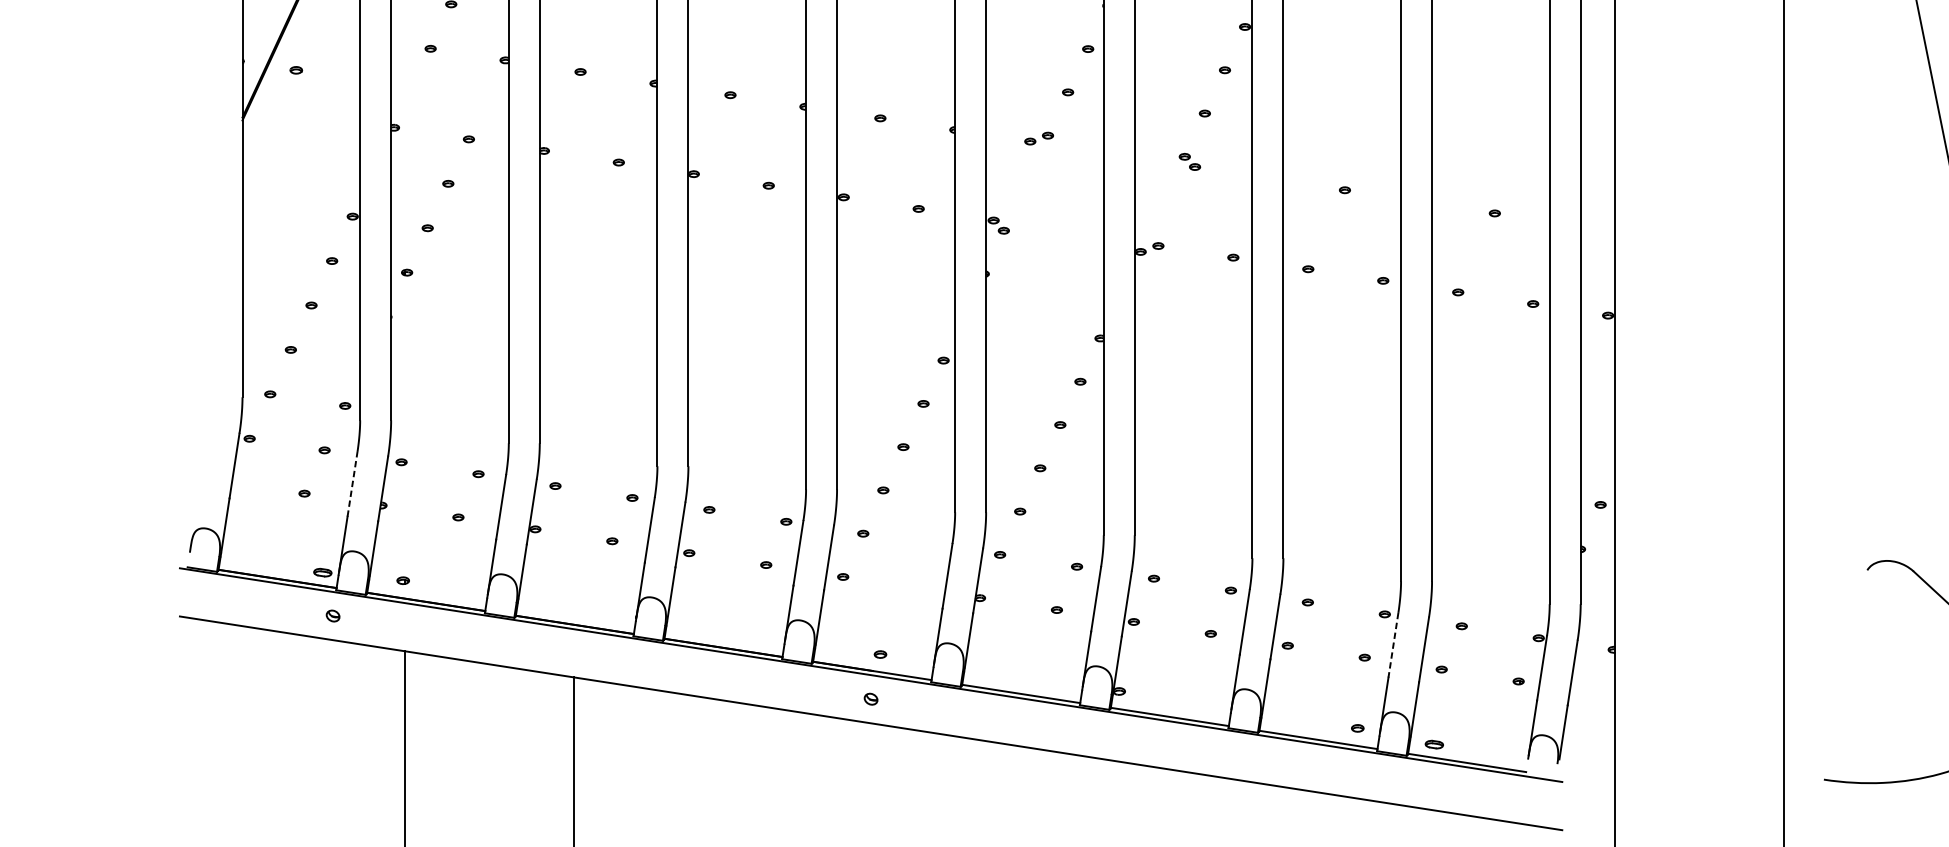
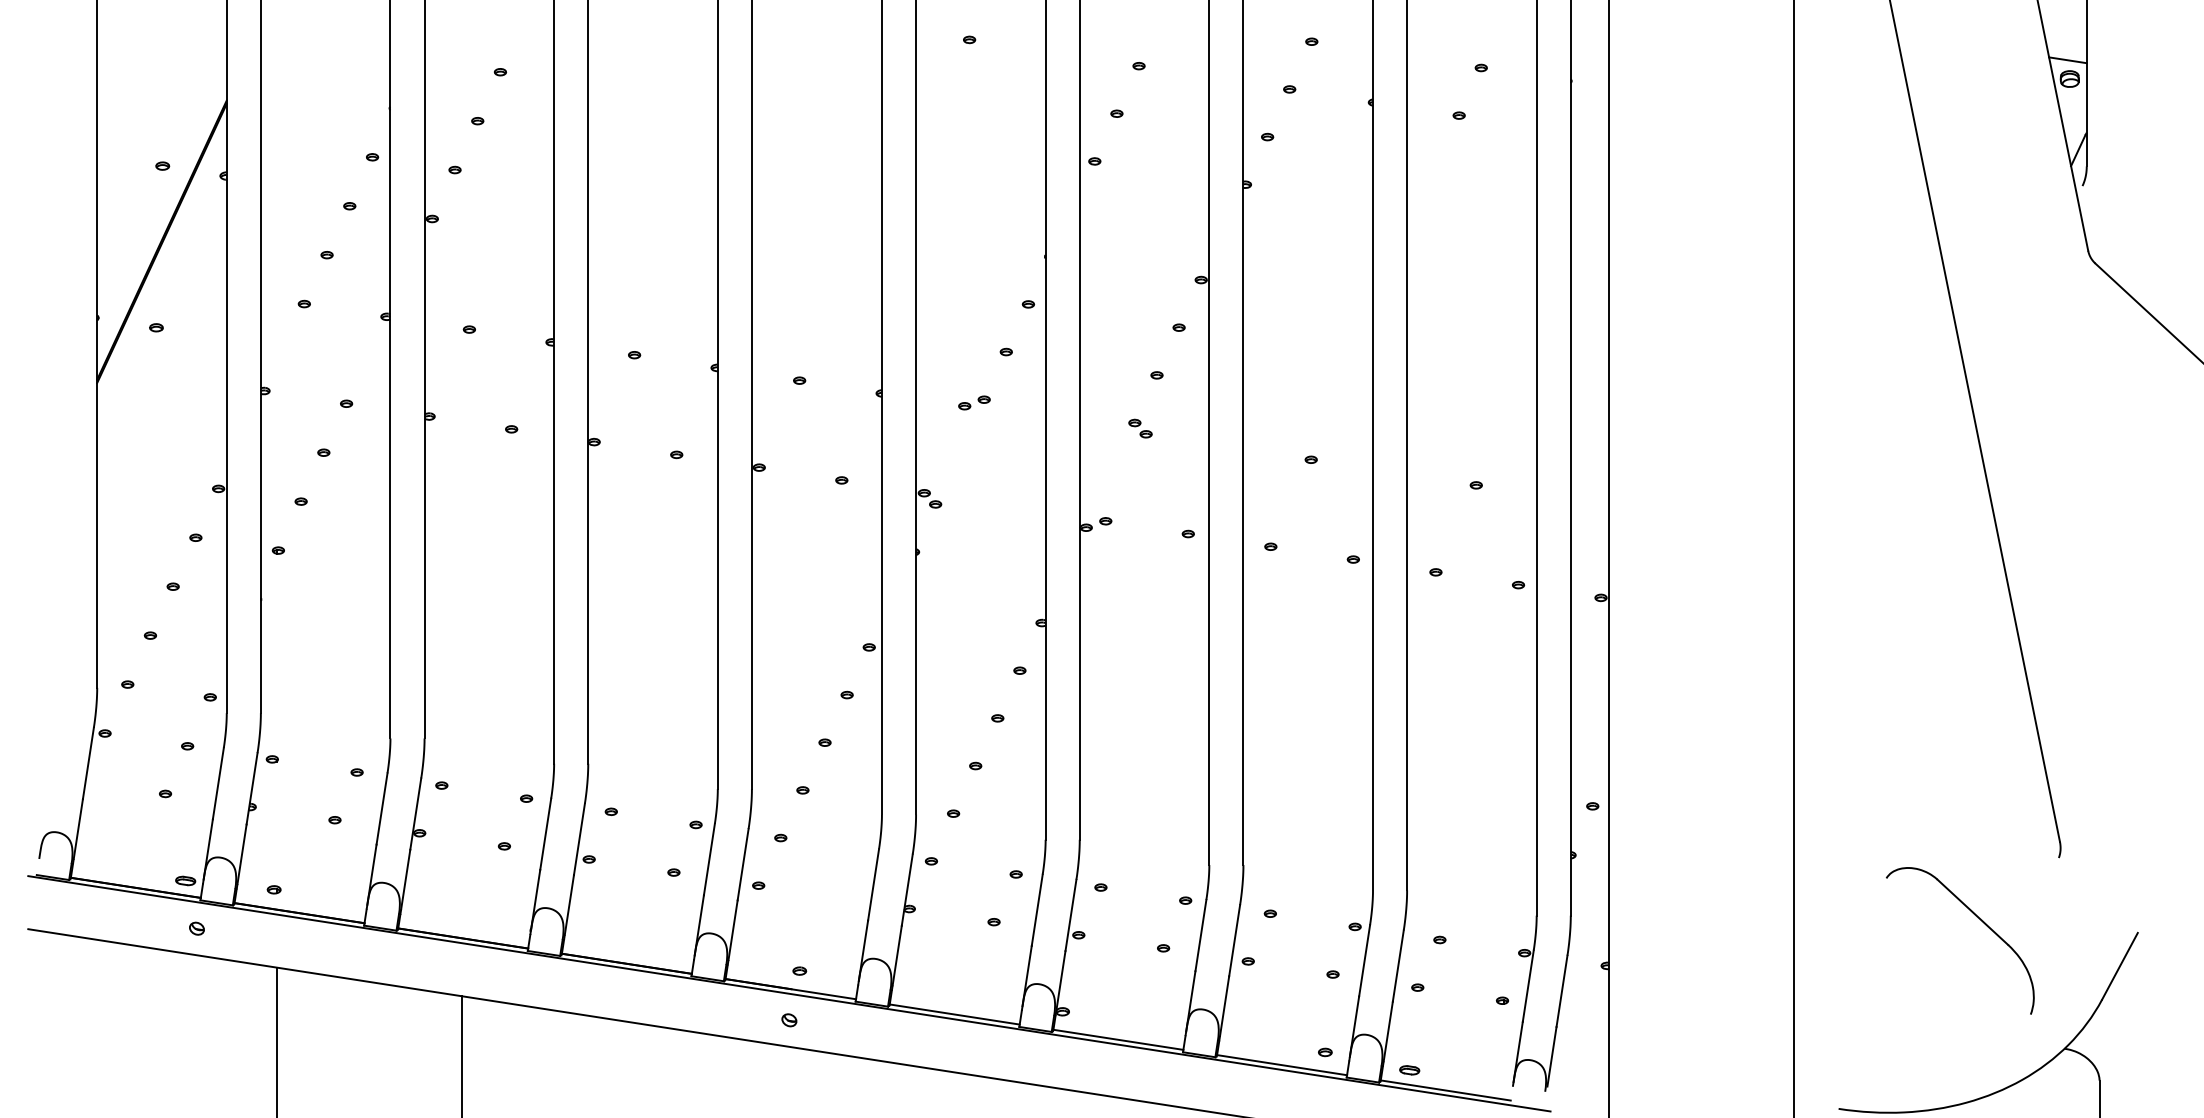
line: (352, 484) -> (218, 783), dashed -> solid
line: (1393, 645) -> (1364, 961), dashed -> solid

